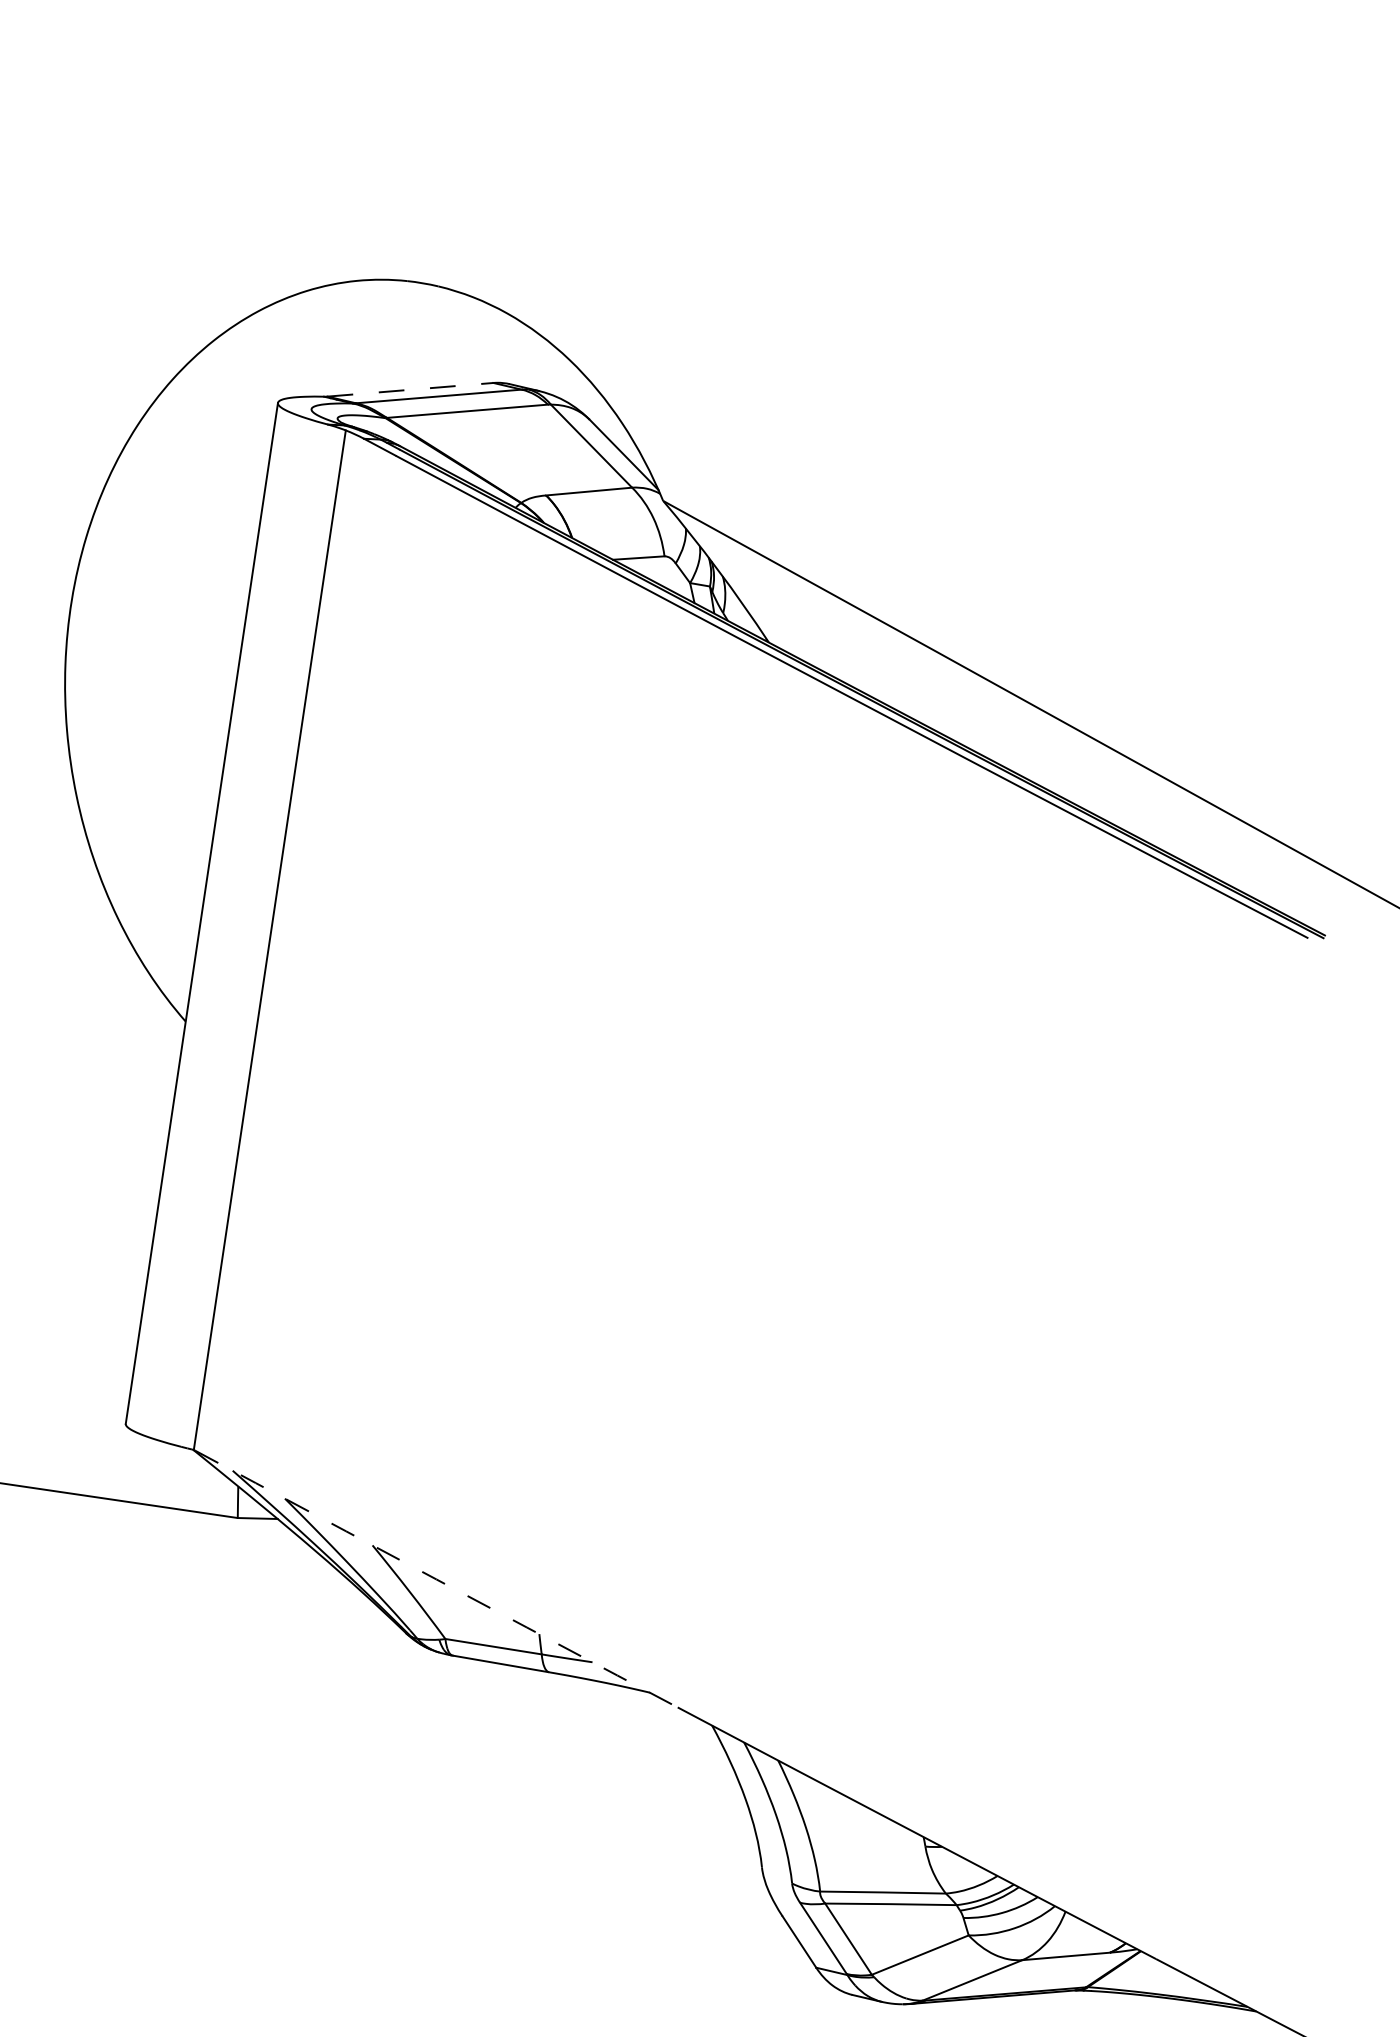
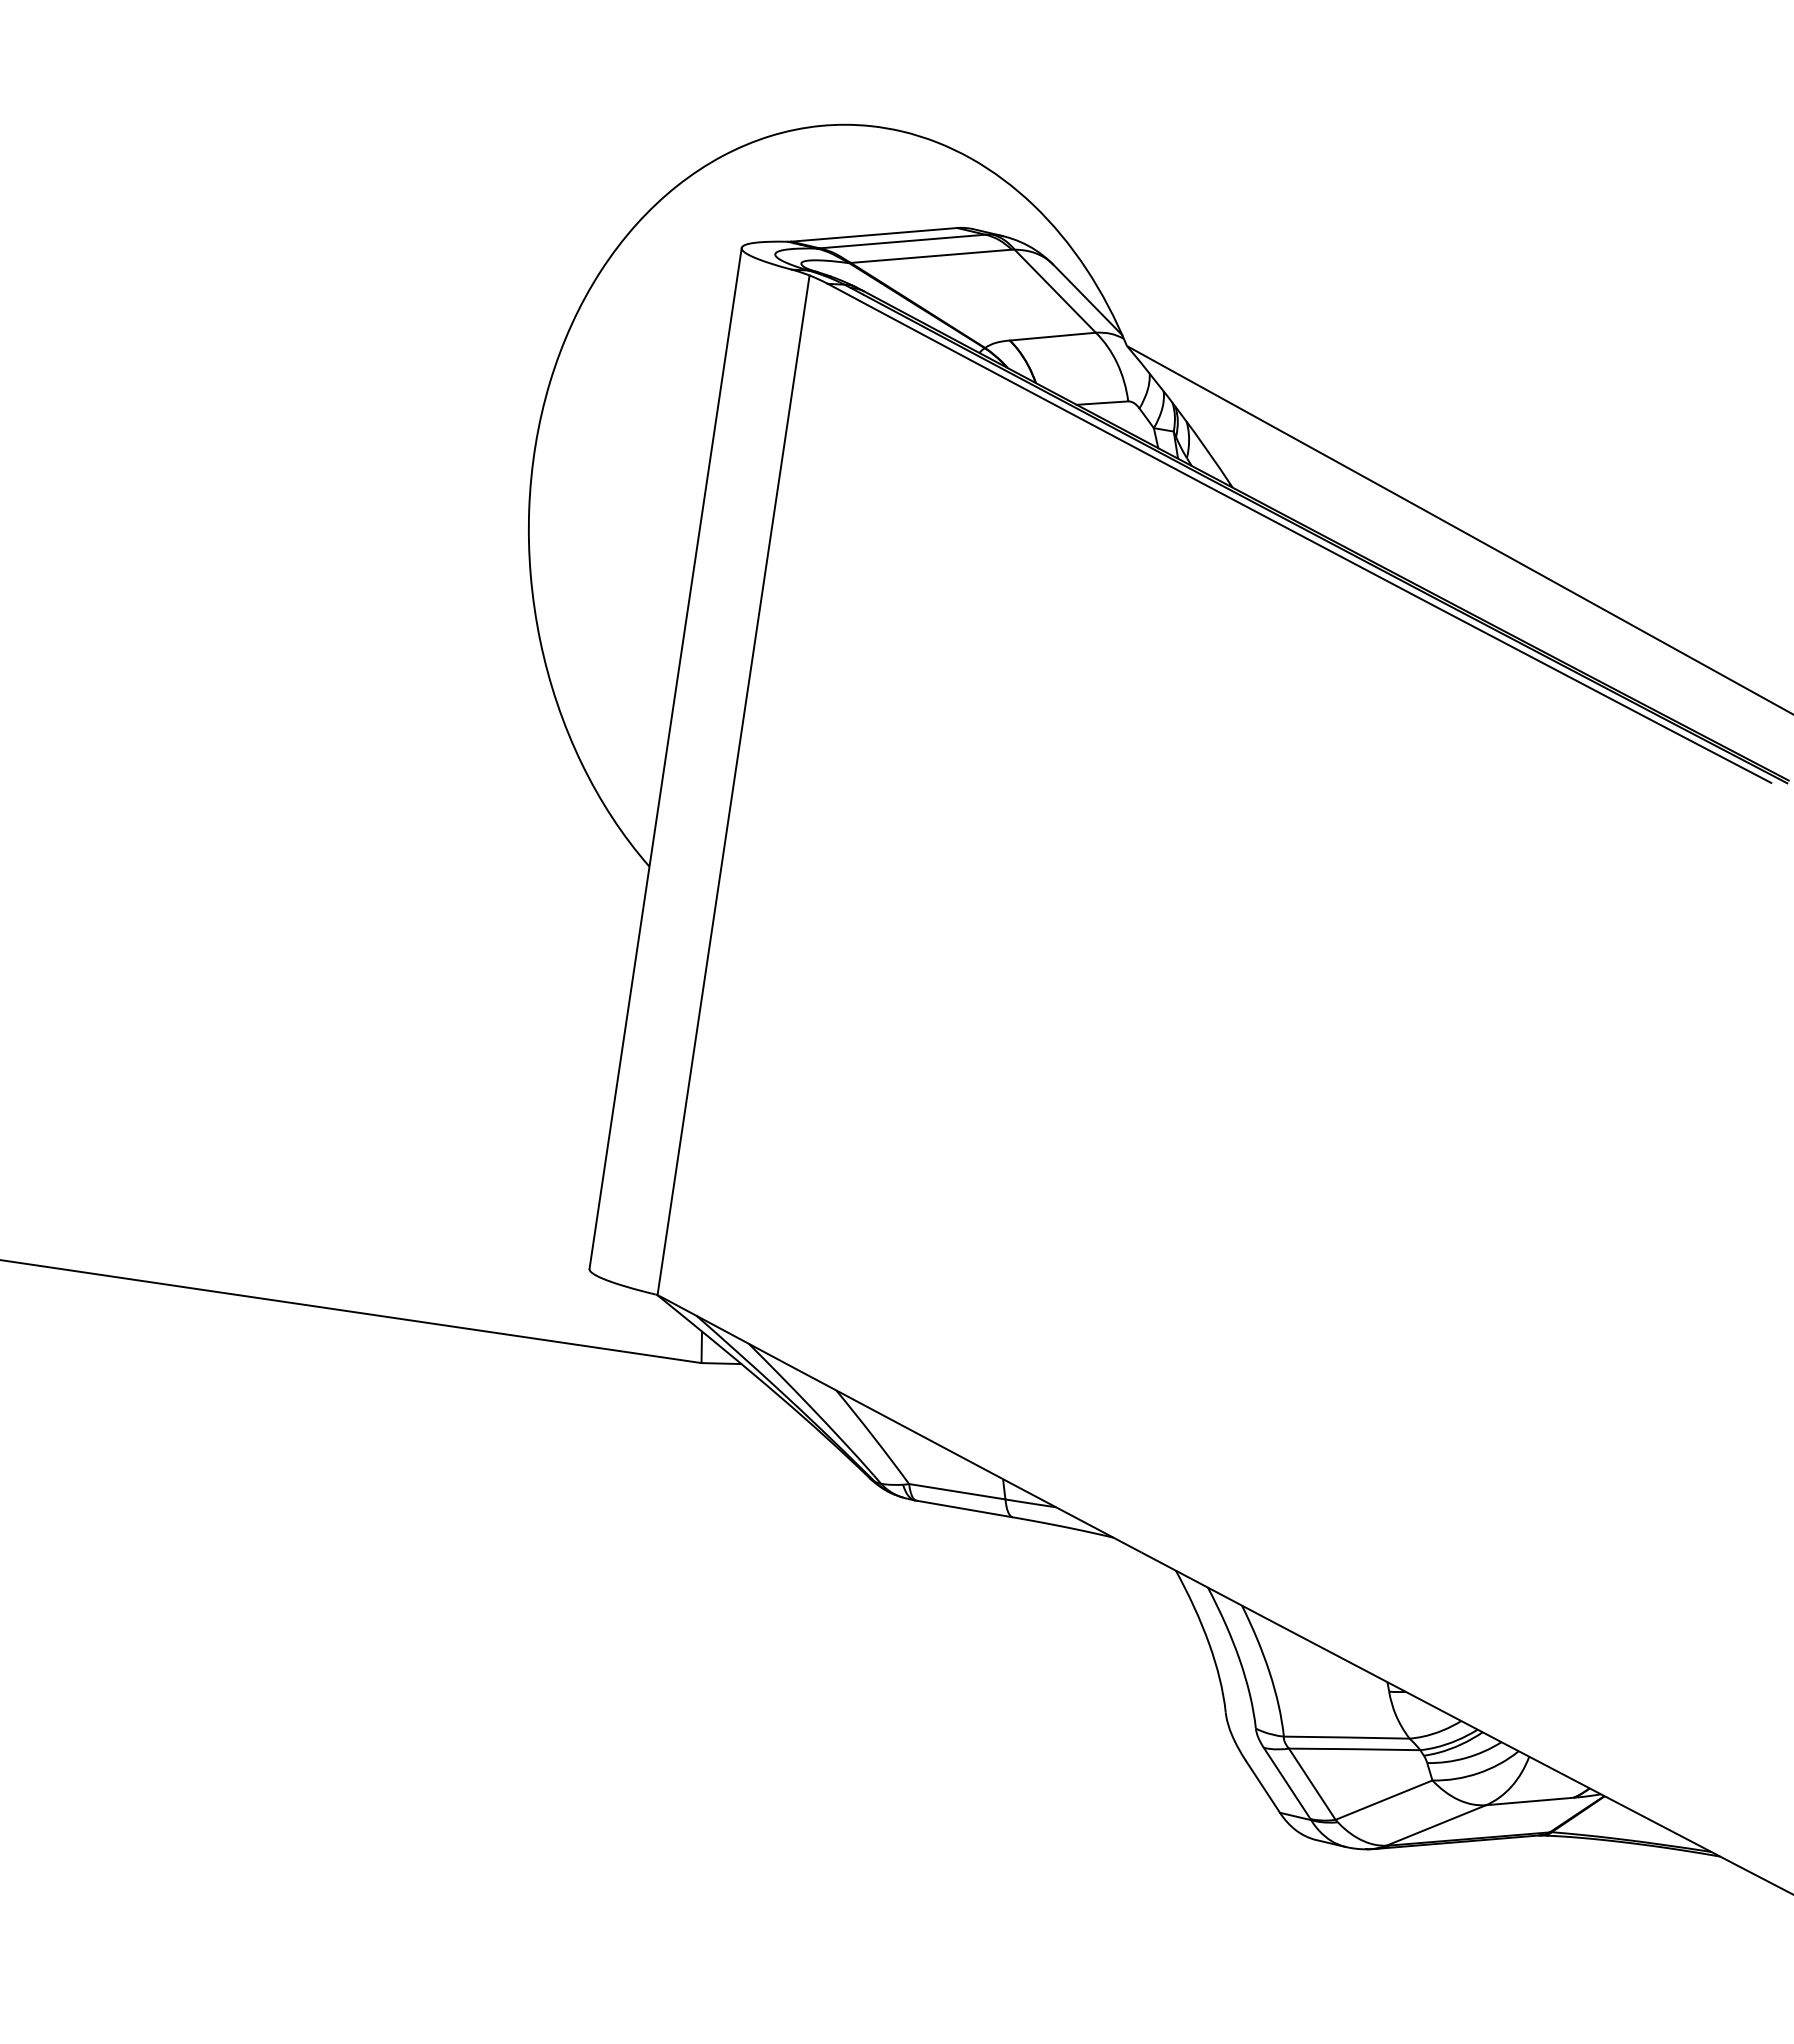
line: (410, 389) -> (874, 234), dashed -> solid
arc: (436, 1579) -> (900, 1424), dashed -> solid

